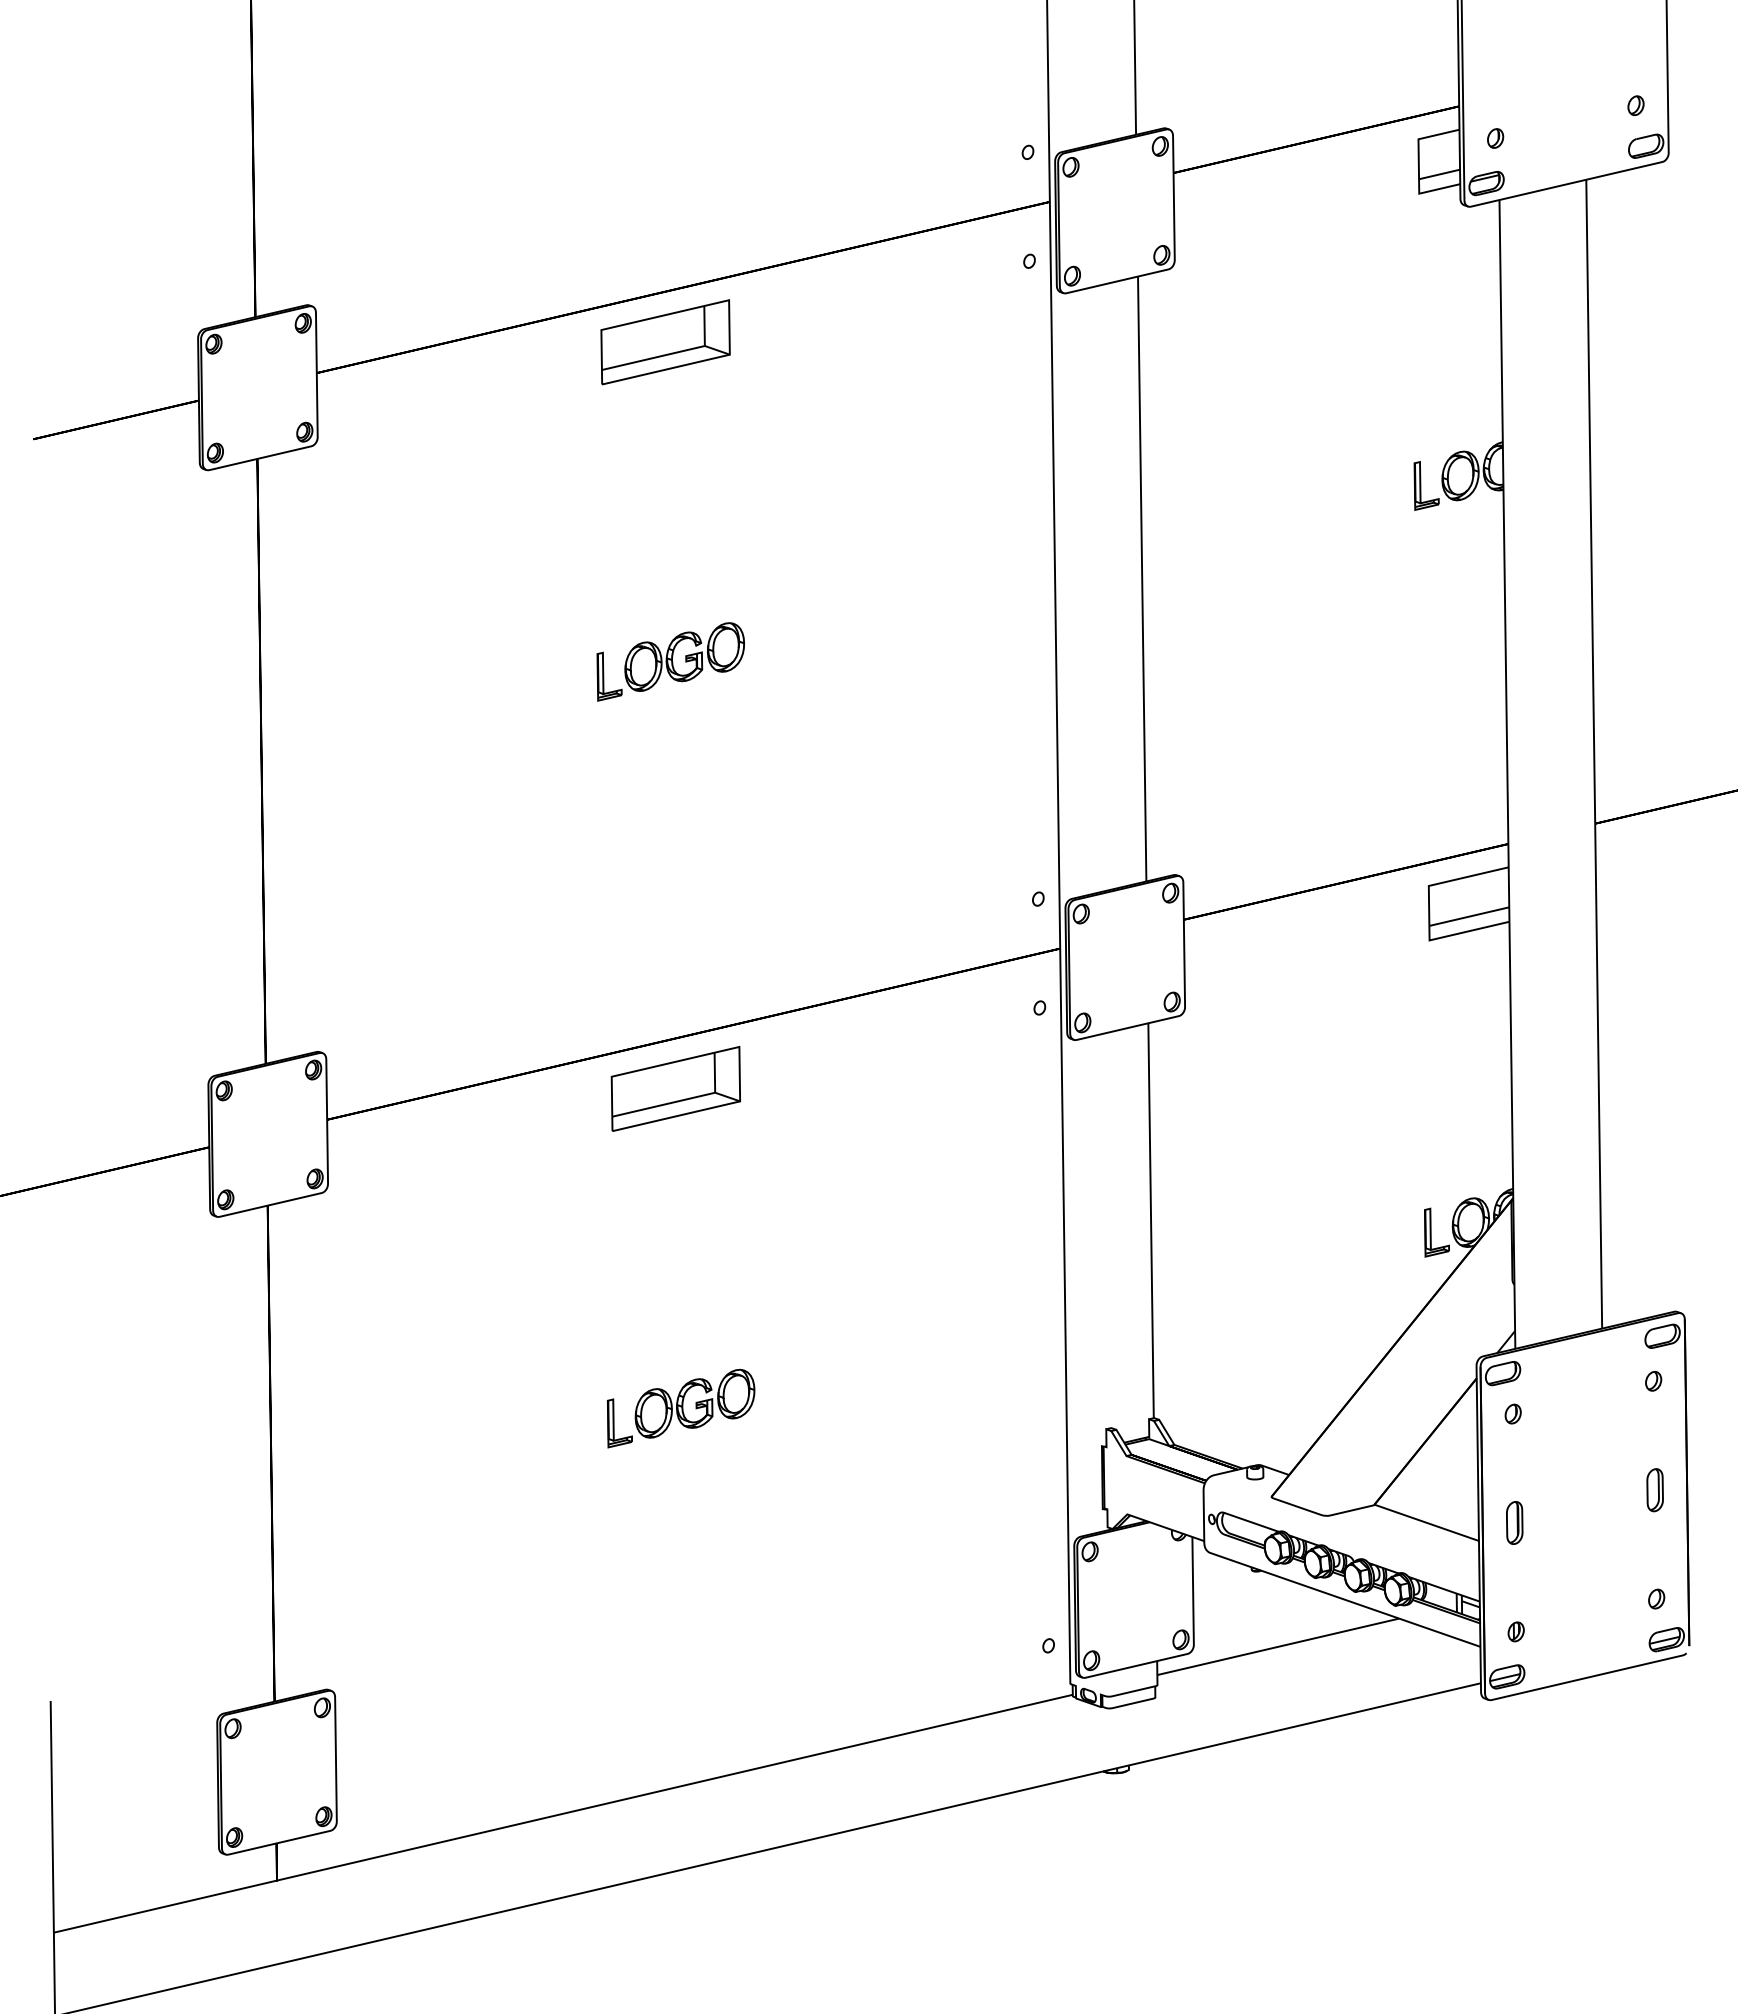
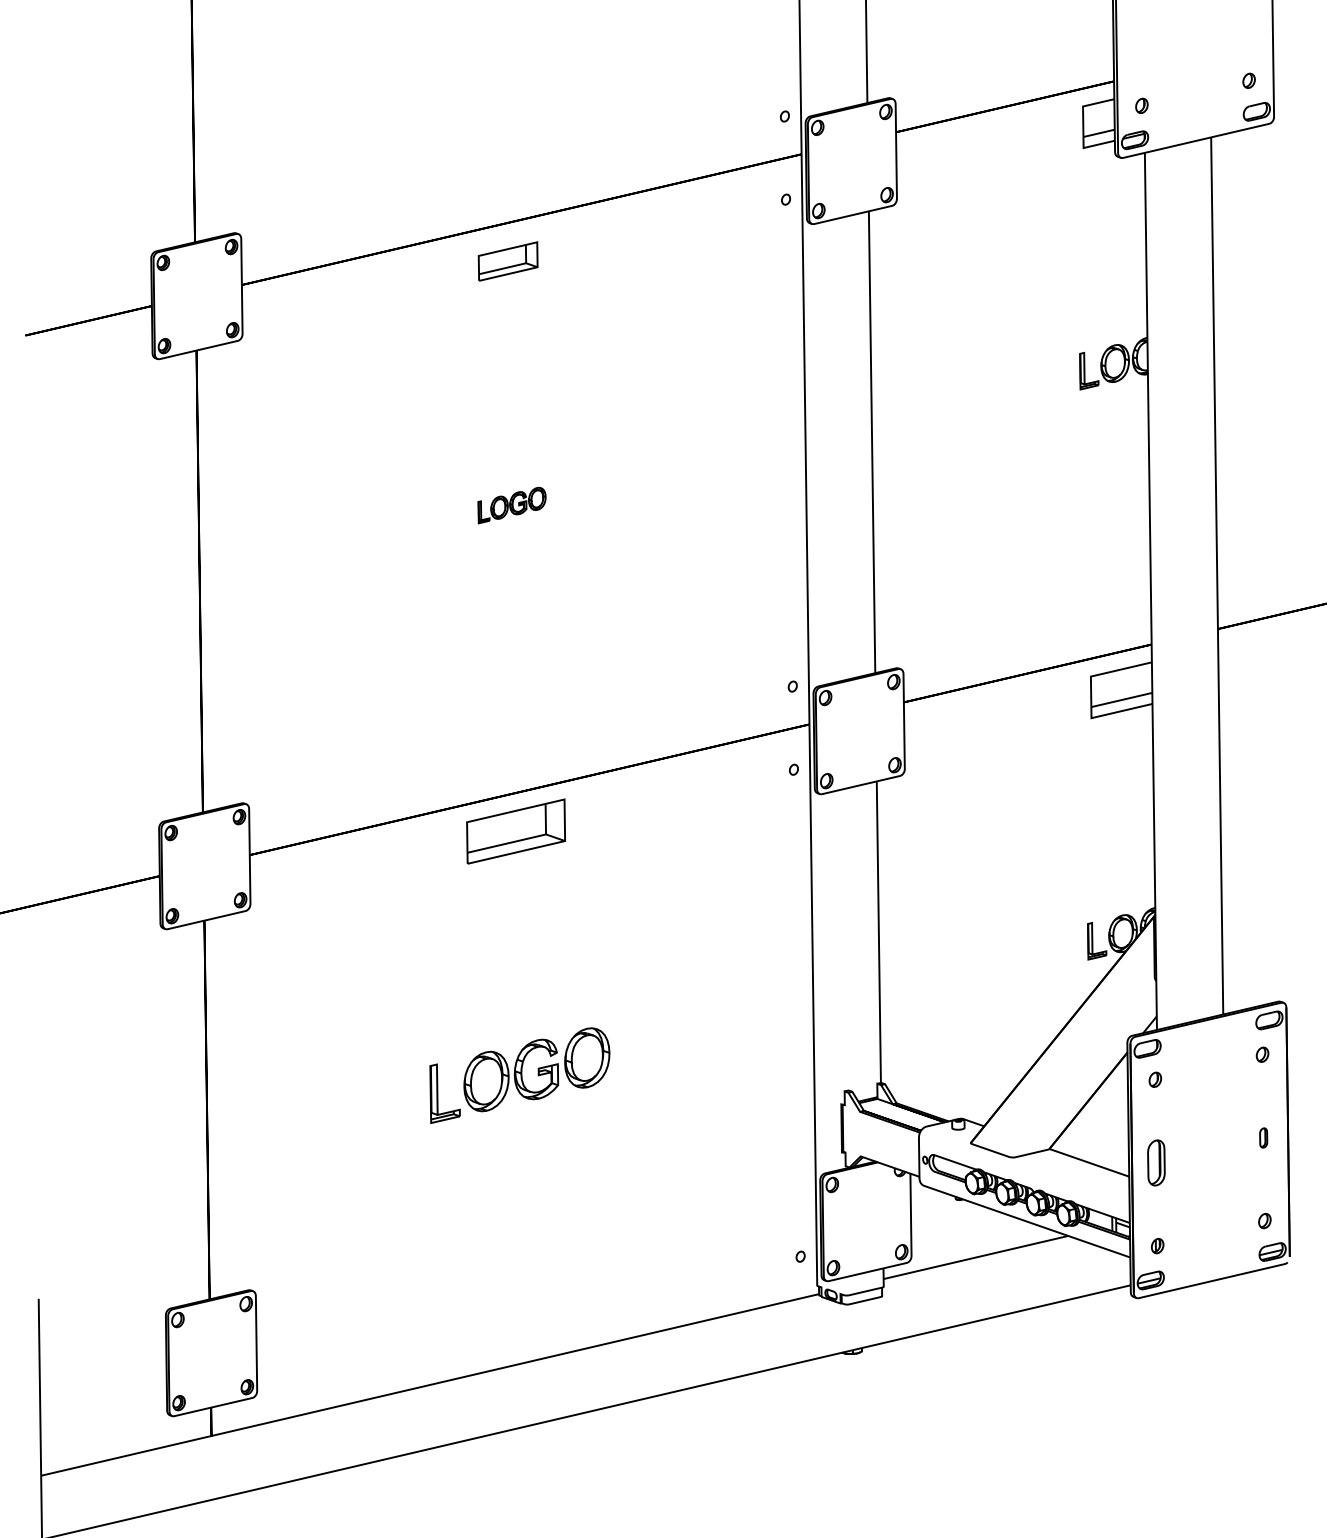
part: (665, 342) -> (508, 261), size x0.6
part: (670, 661) -> (511, 505), size x0.6
part: (681, 1408) -> (520, 1075), size x1.6
part: (1654, 1490) -> (1263, 1138), size x0.6
part: (1514, 1522) -> (1156, 1162), size x1.4

